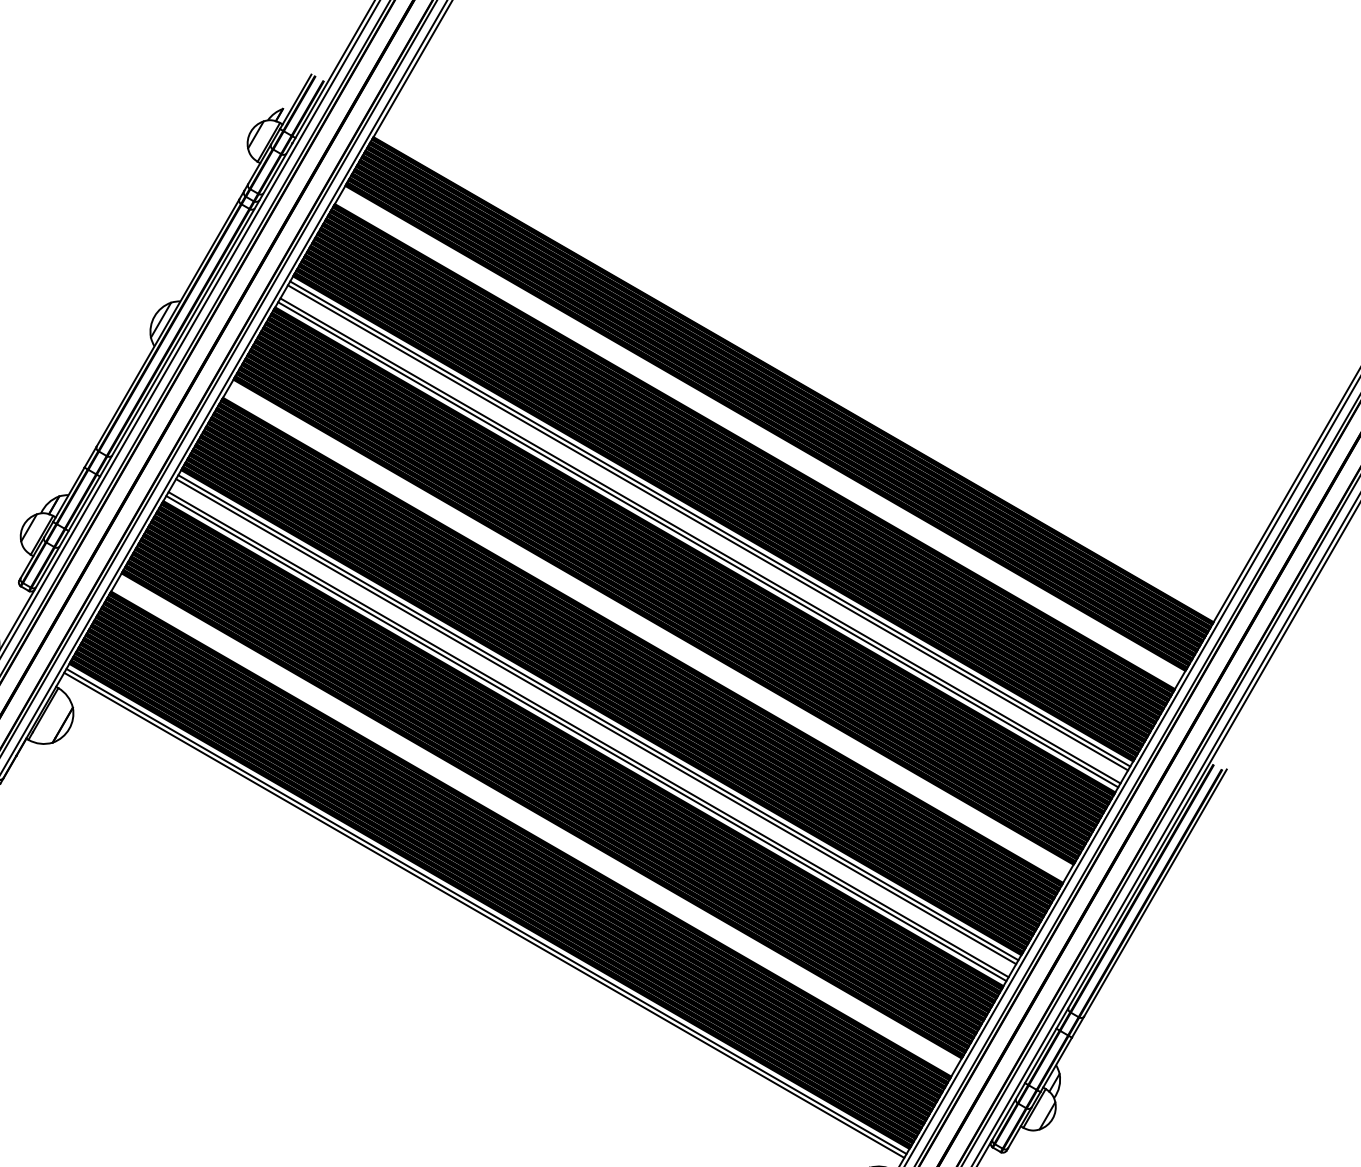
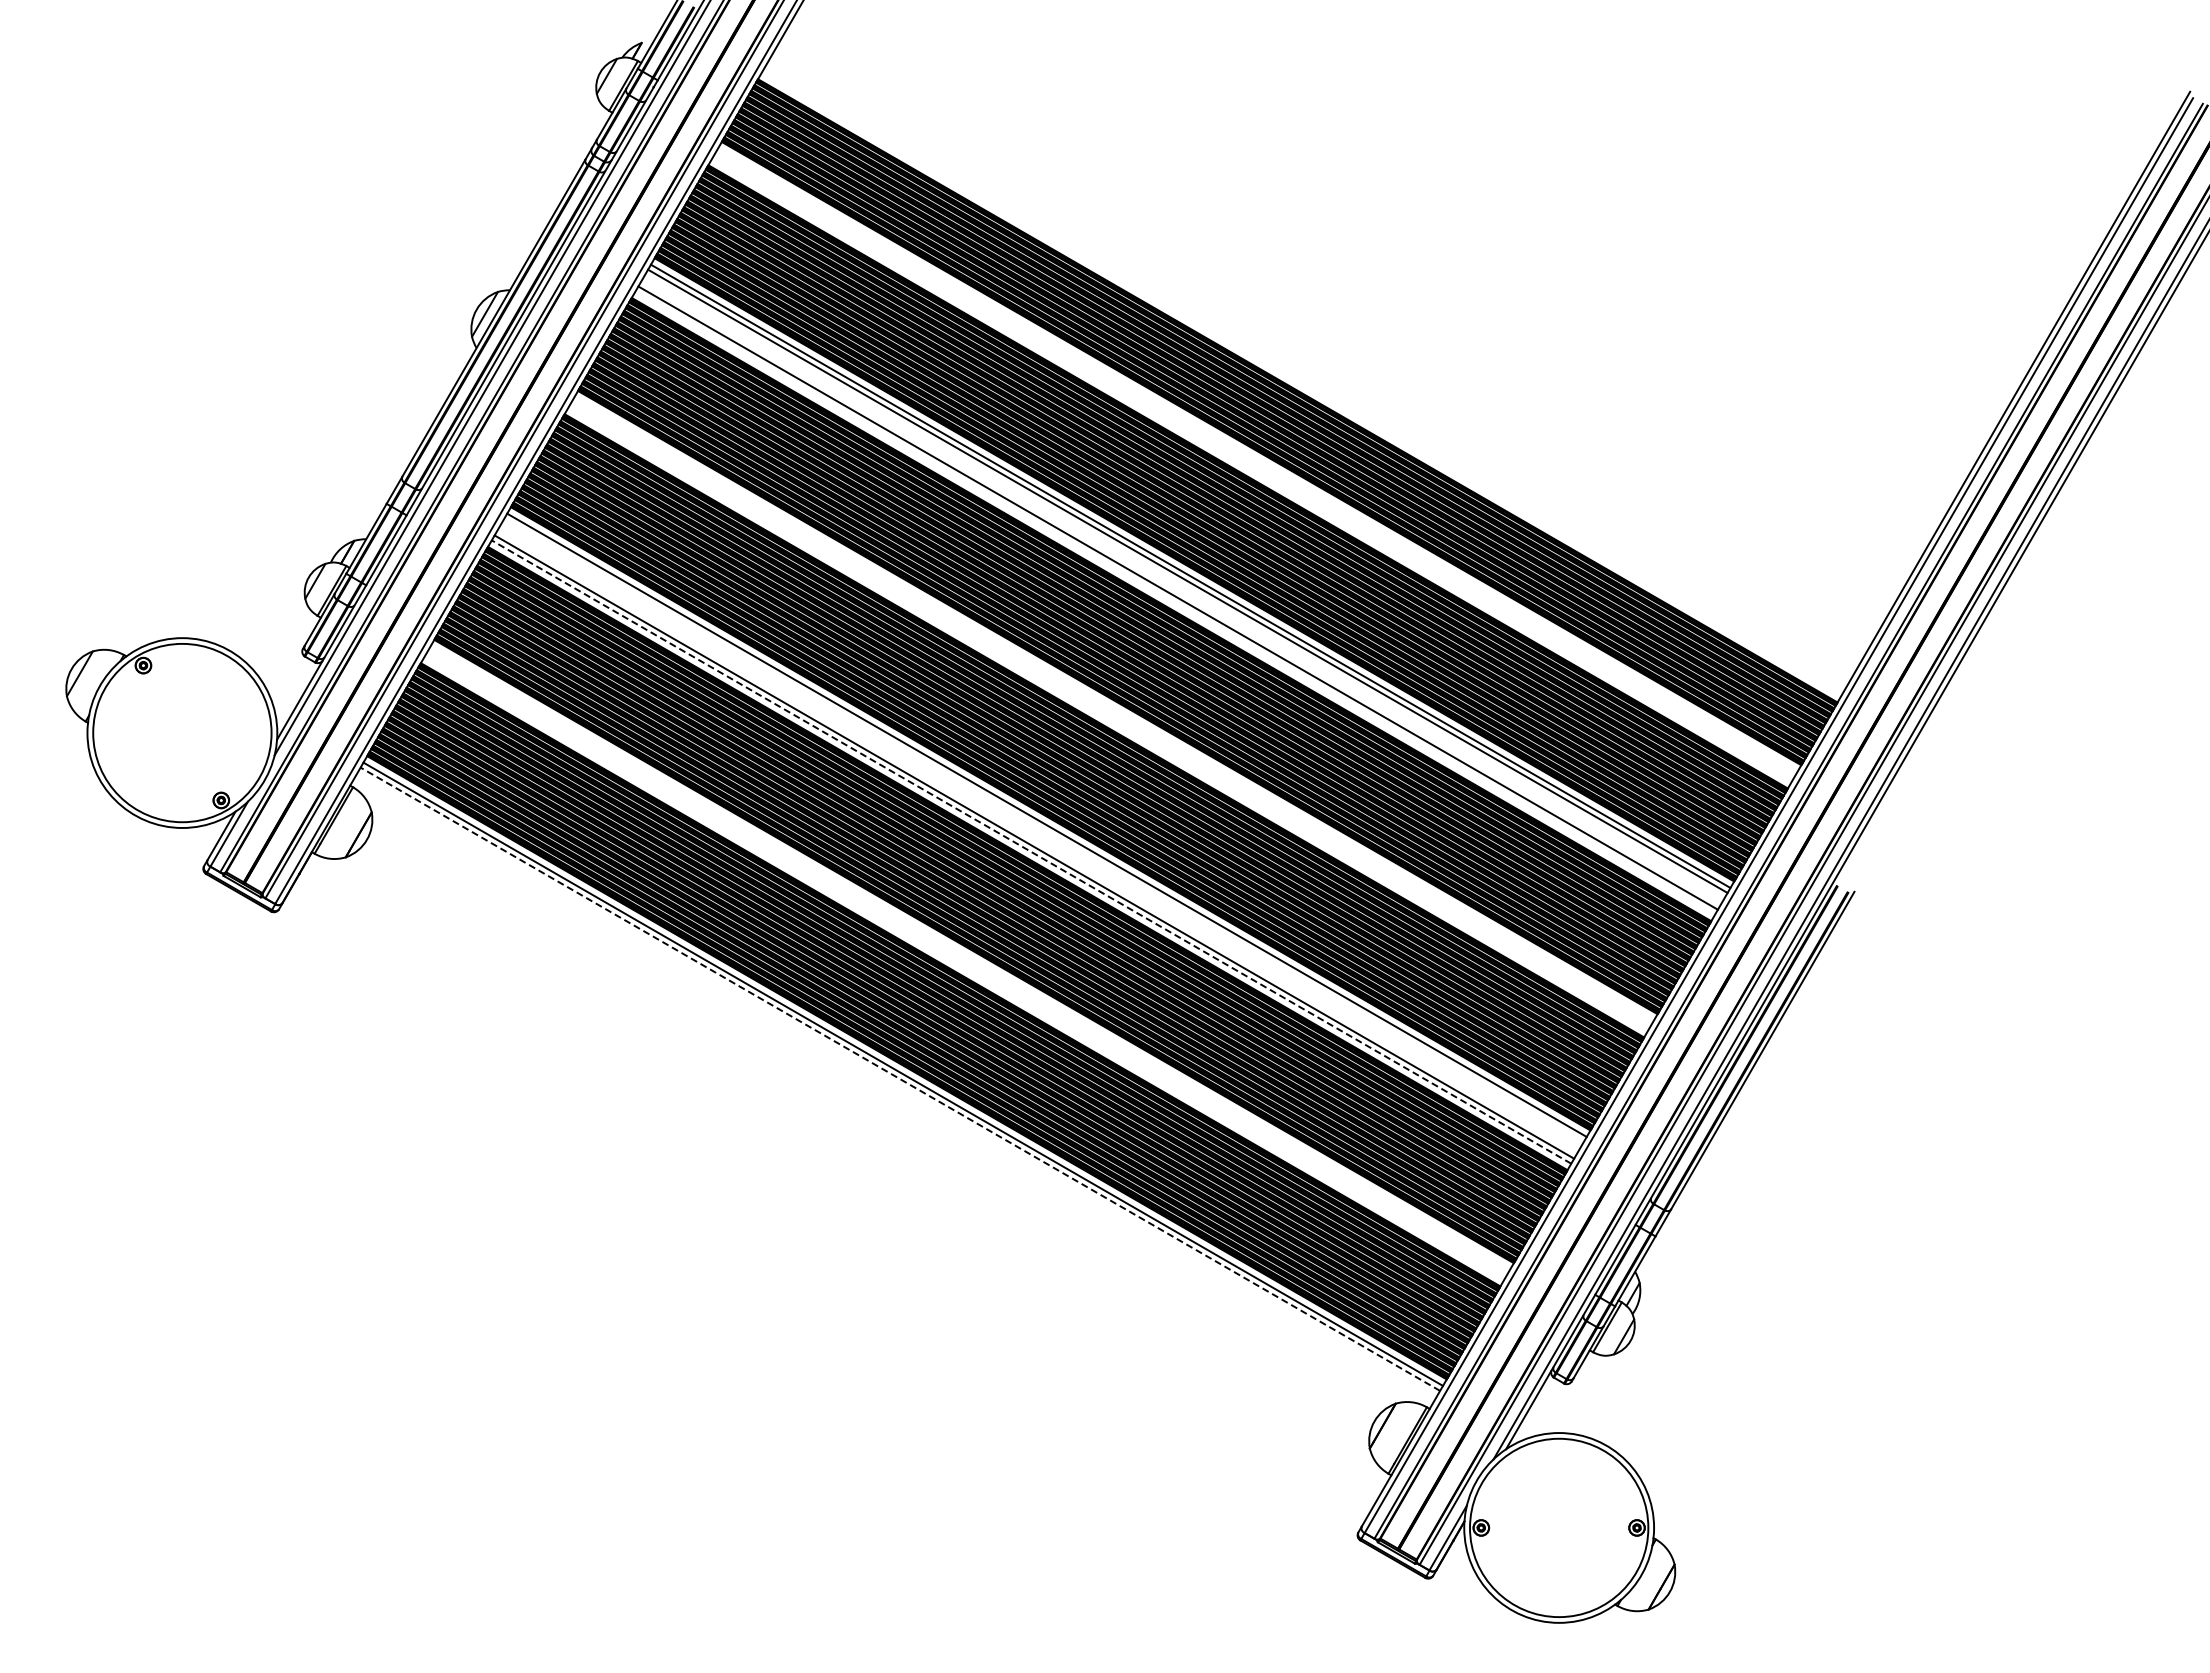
line: (698, 544) -> (1175, 602), removed
line: (595, 721) -> (1043, 829), removed
line: (586, 738) -> (1031, 851), solid -> dashed
line: (483, 915) -> (899, 1079), solid -> dashed

